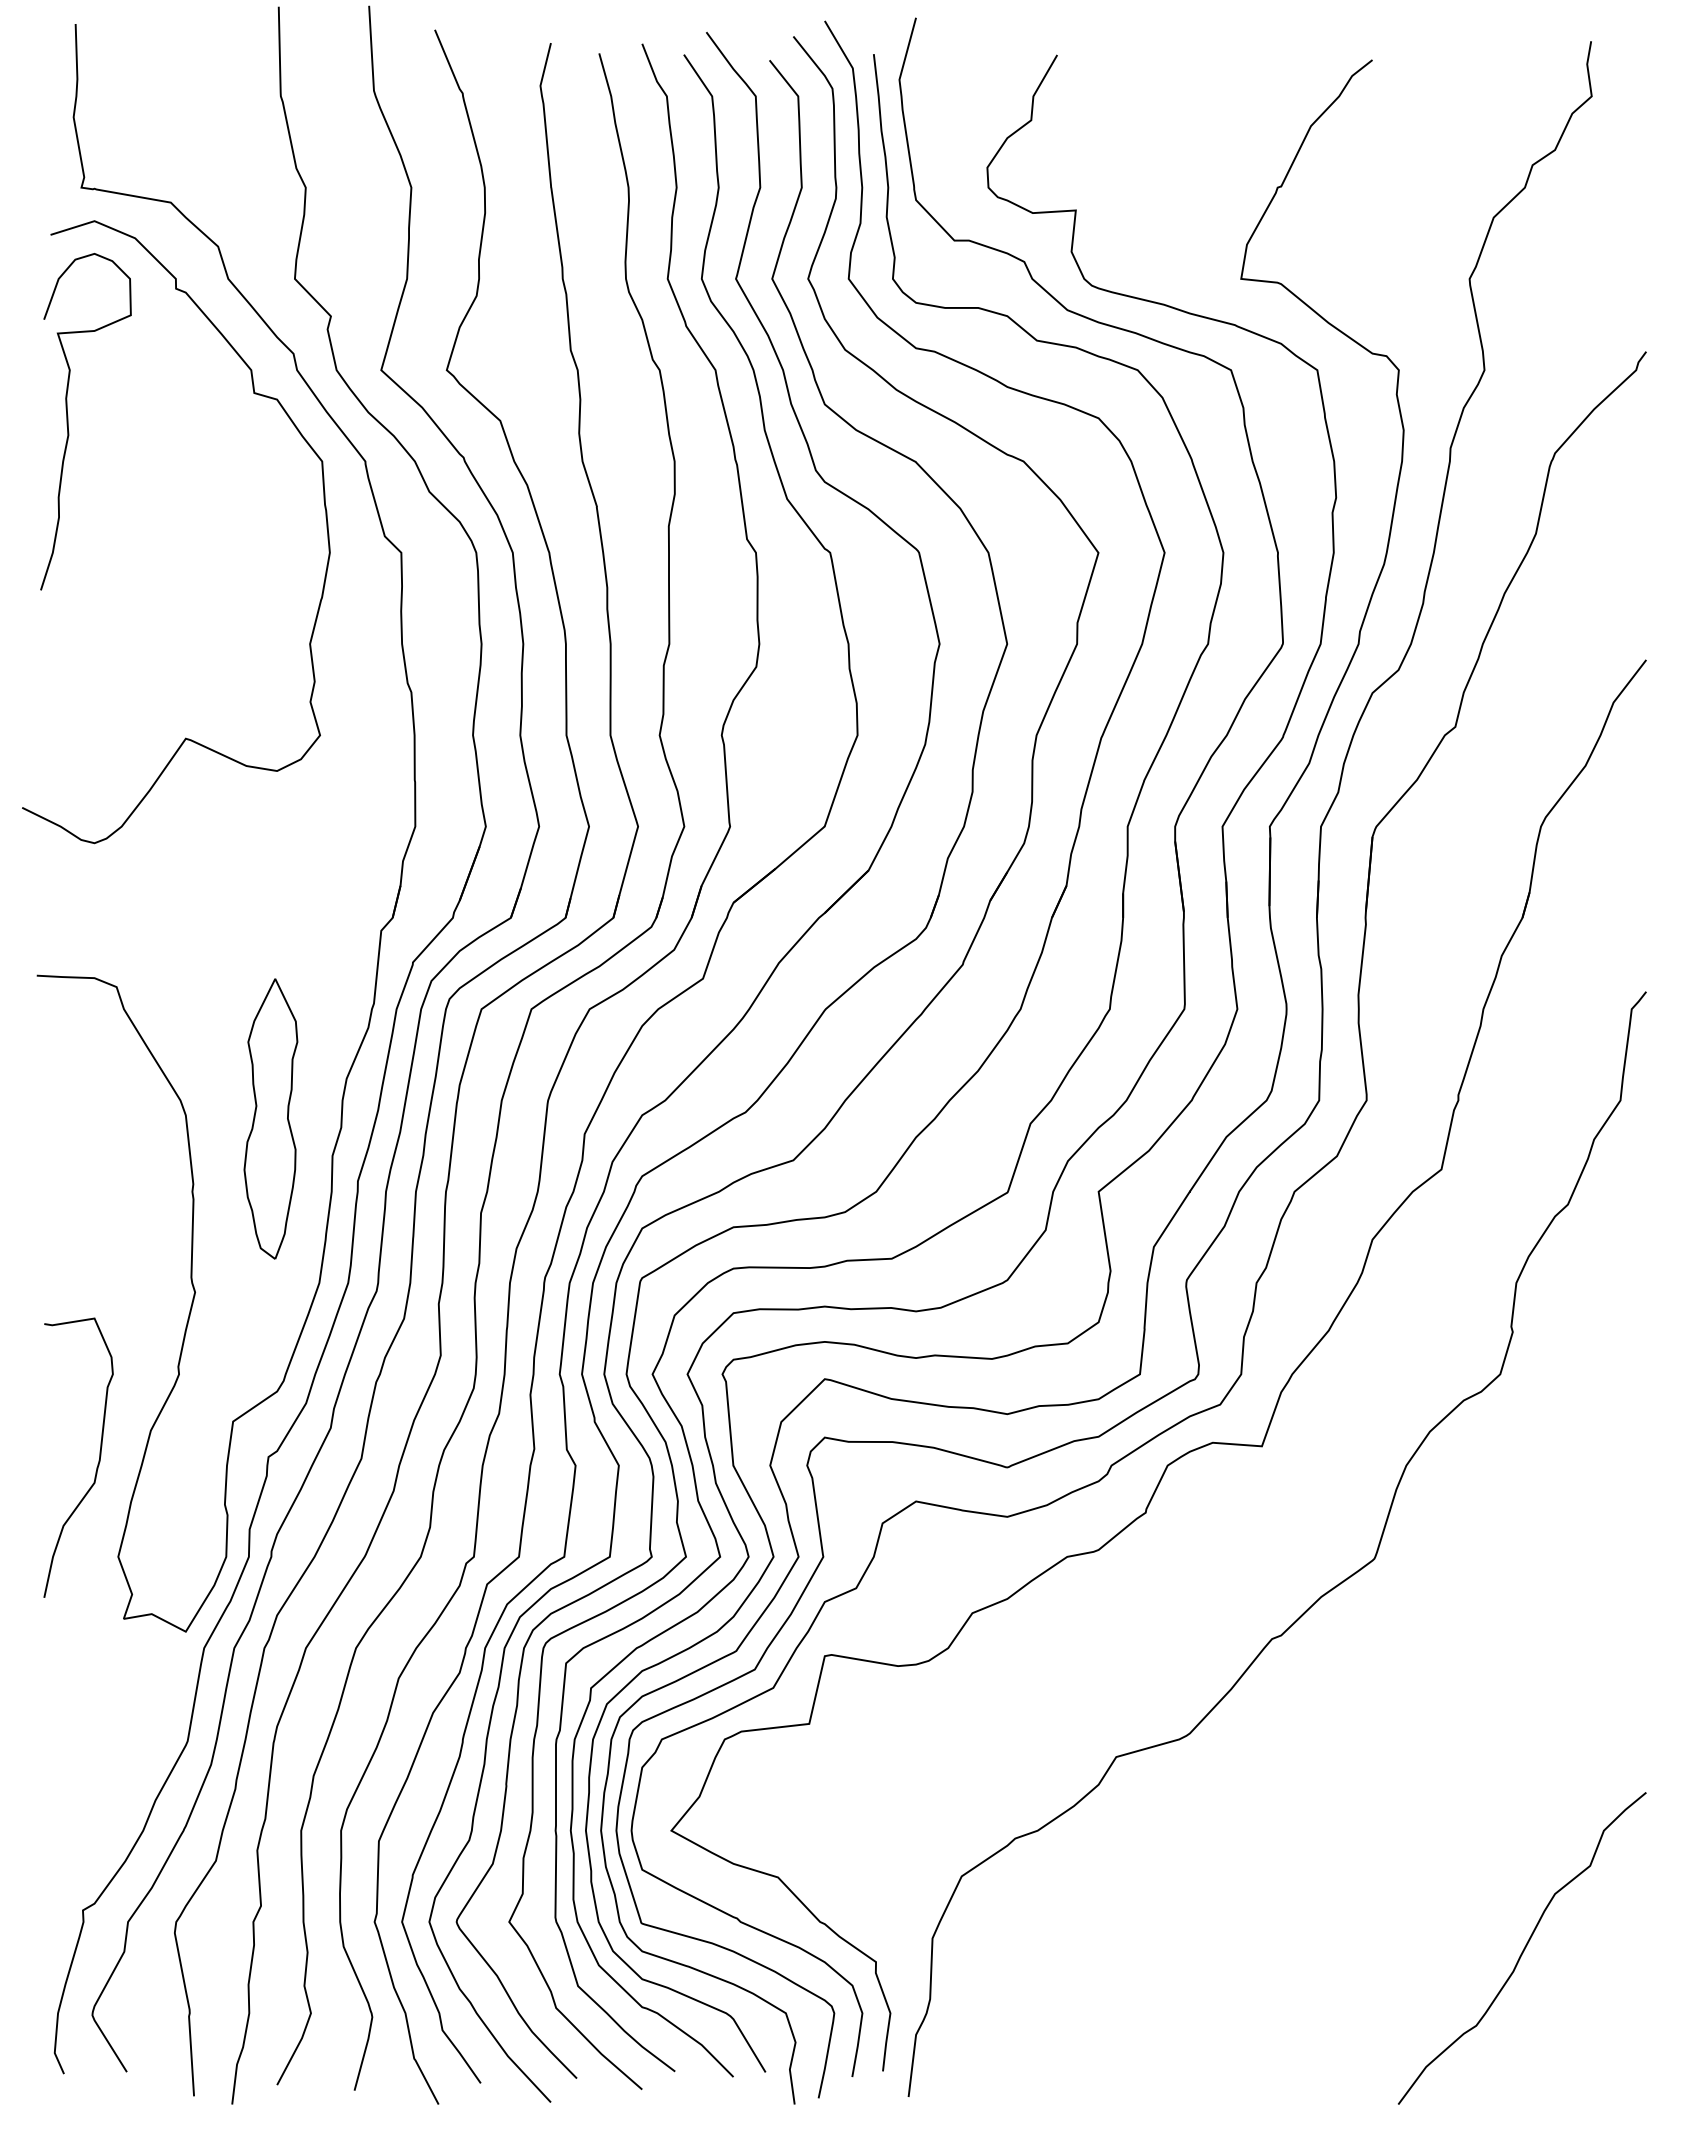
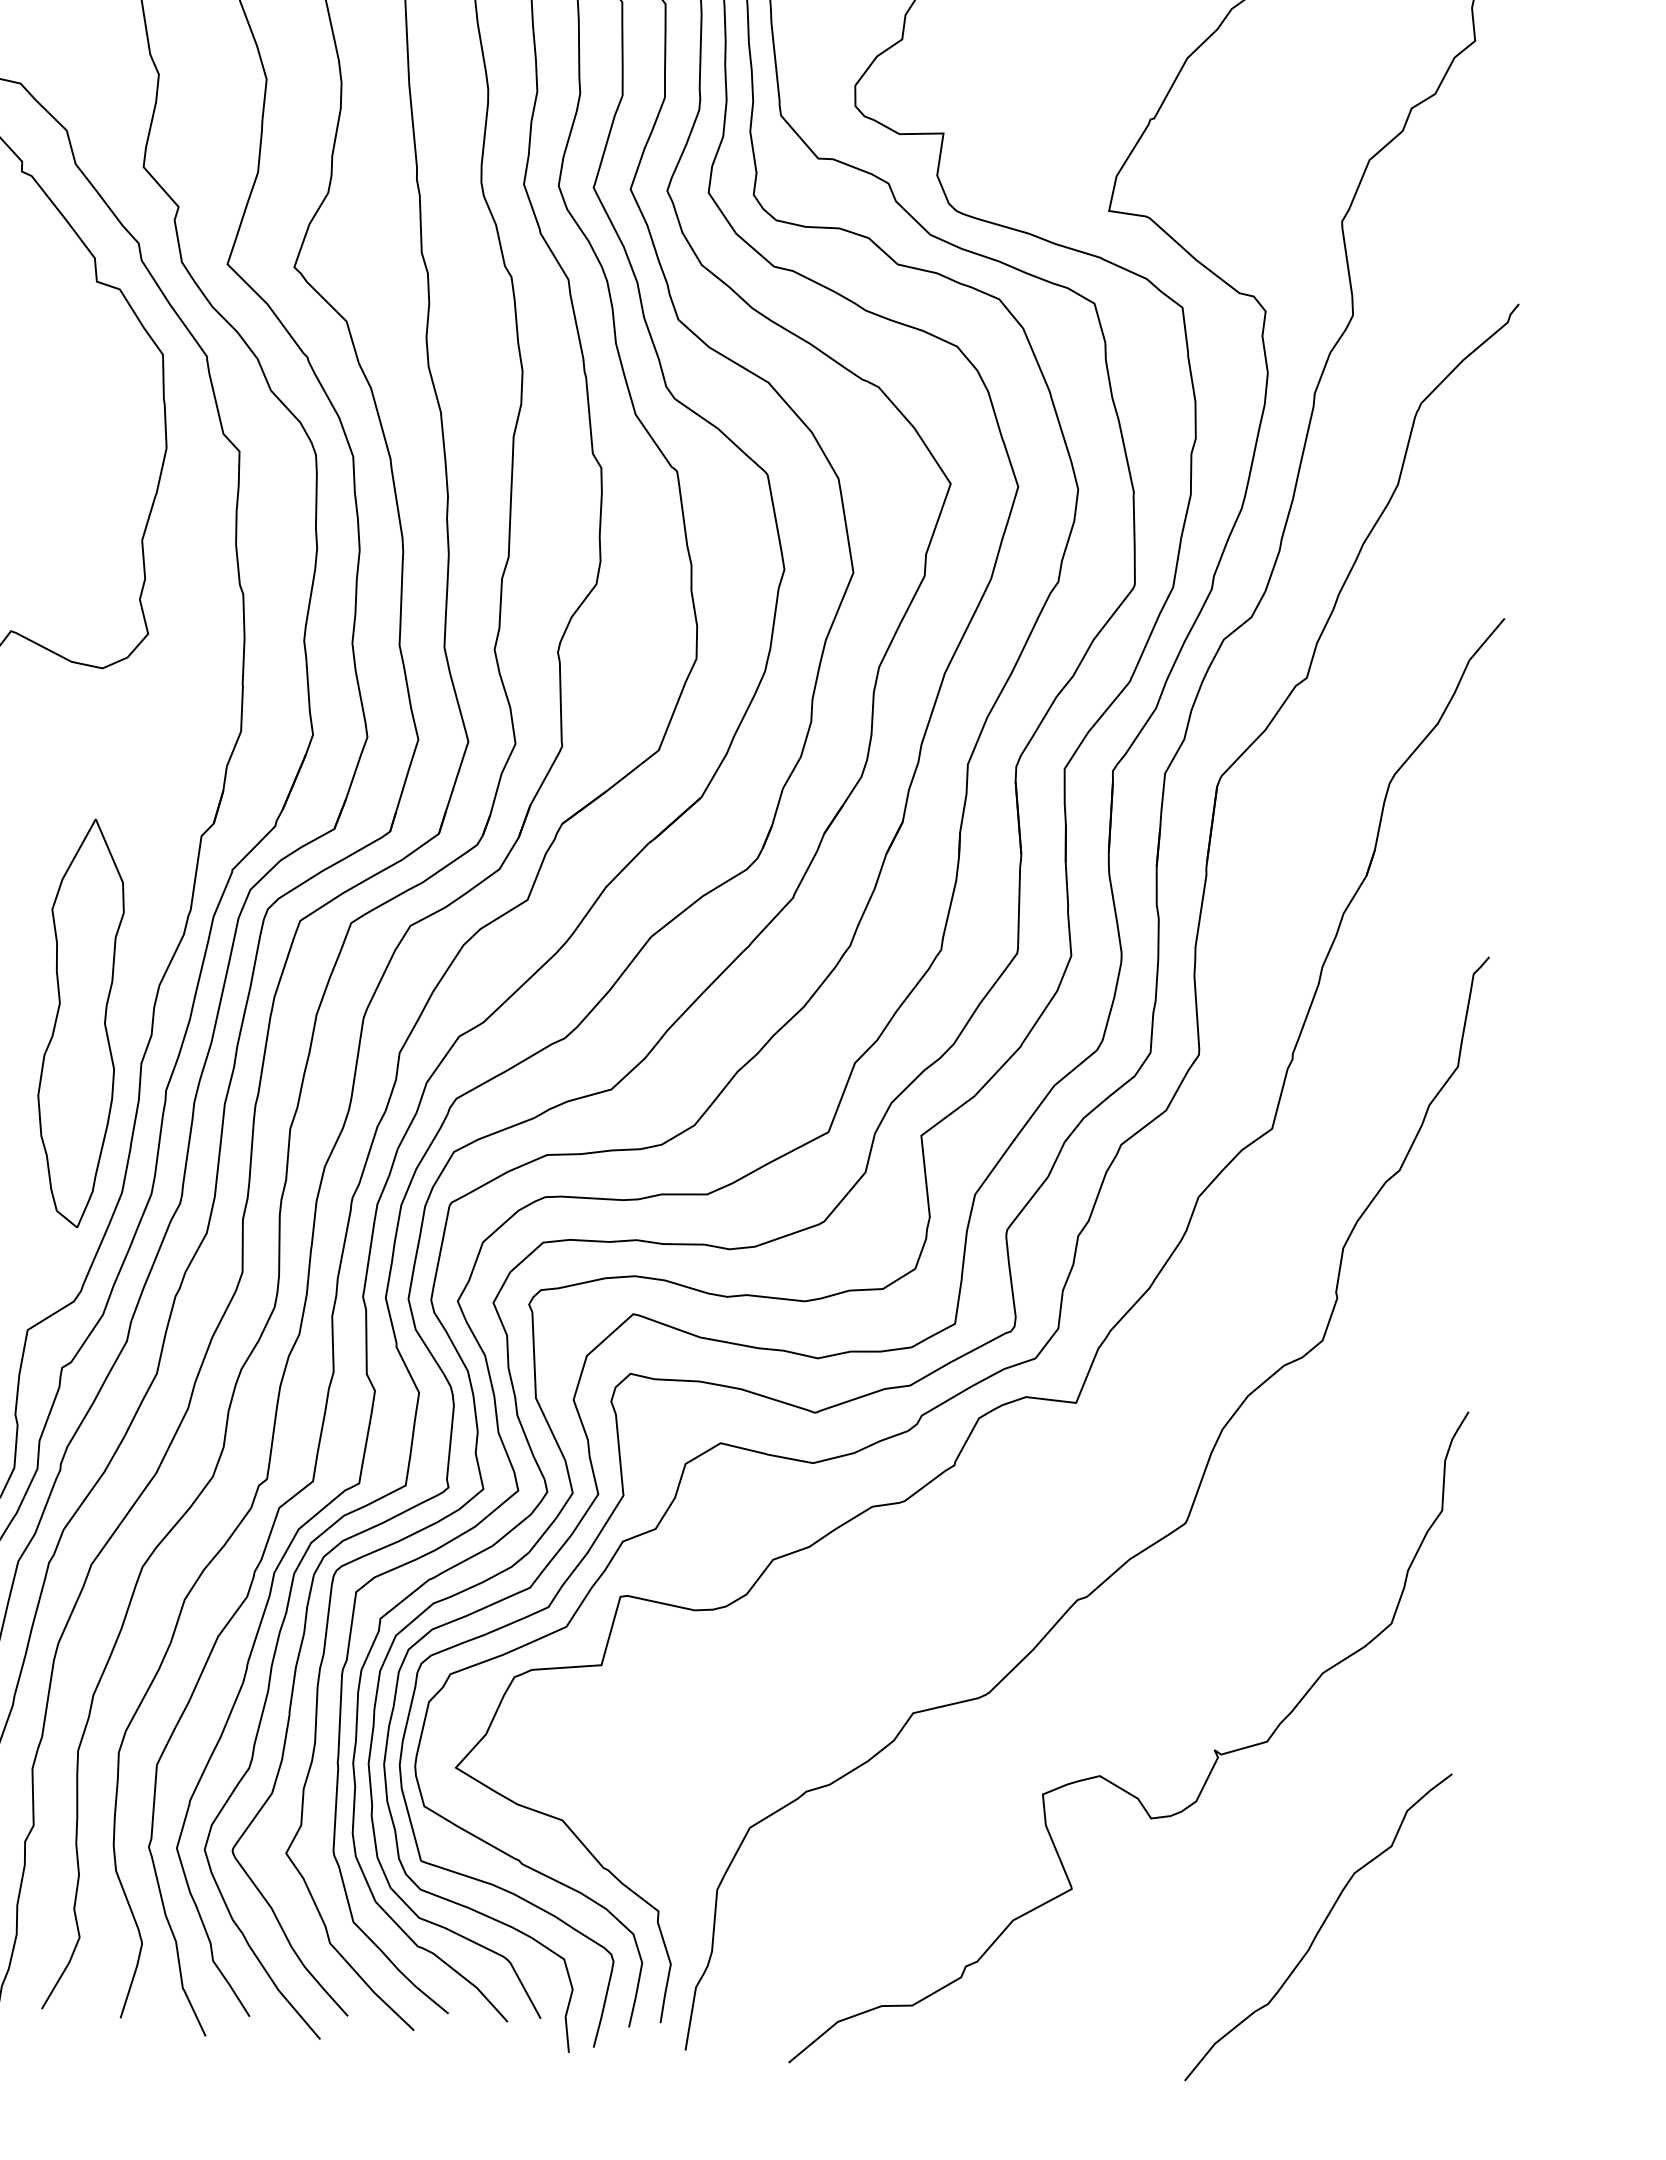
part: (270, 1118) -> (79, 1022), size x1.43
curve: (1306, 1811) -> (1104, 1777), added

